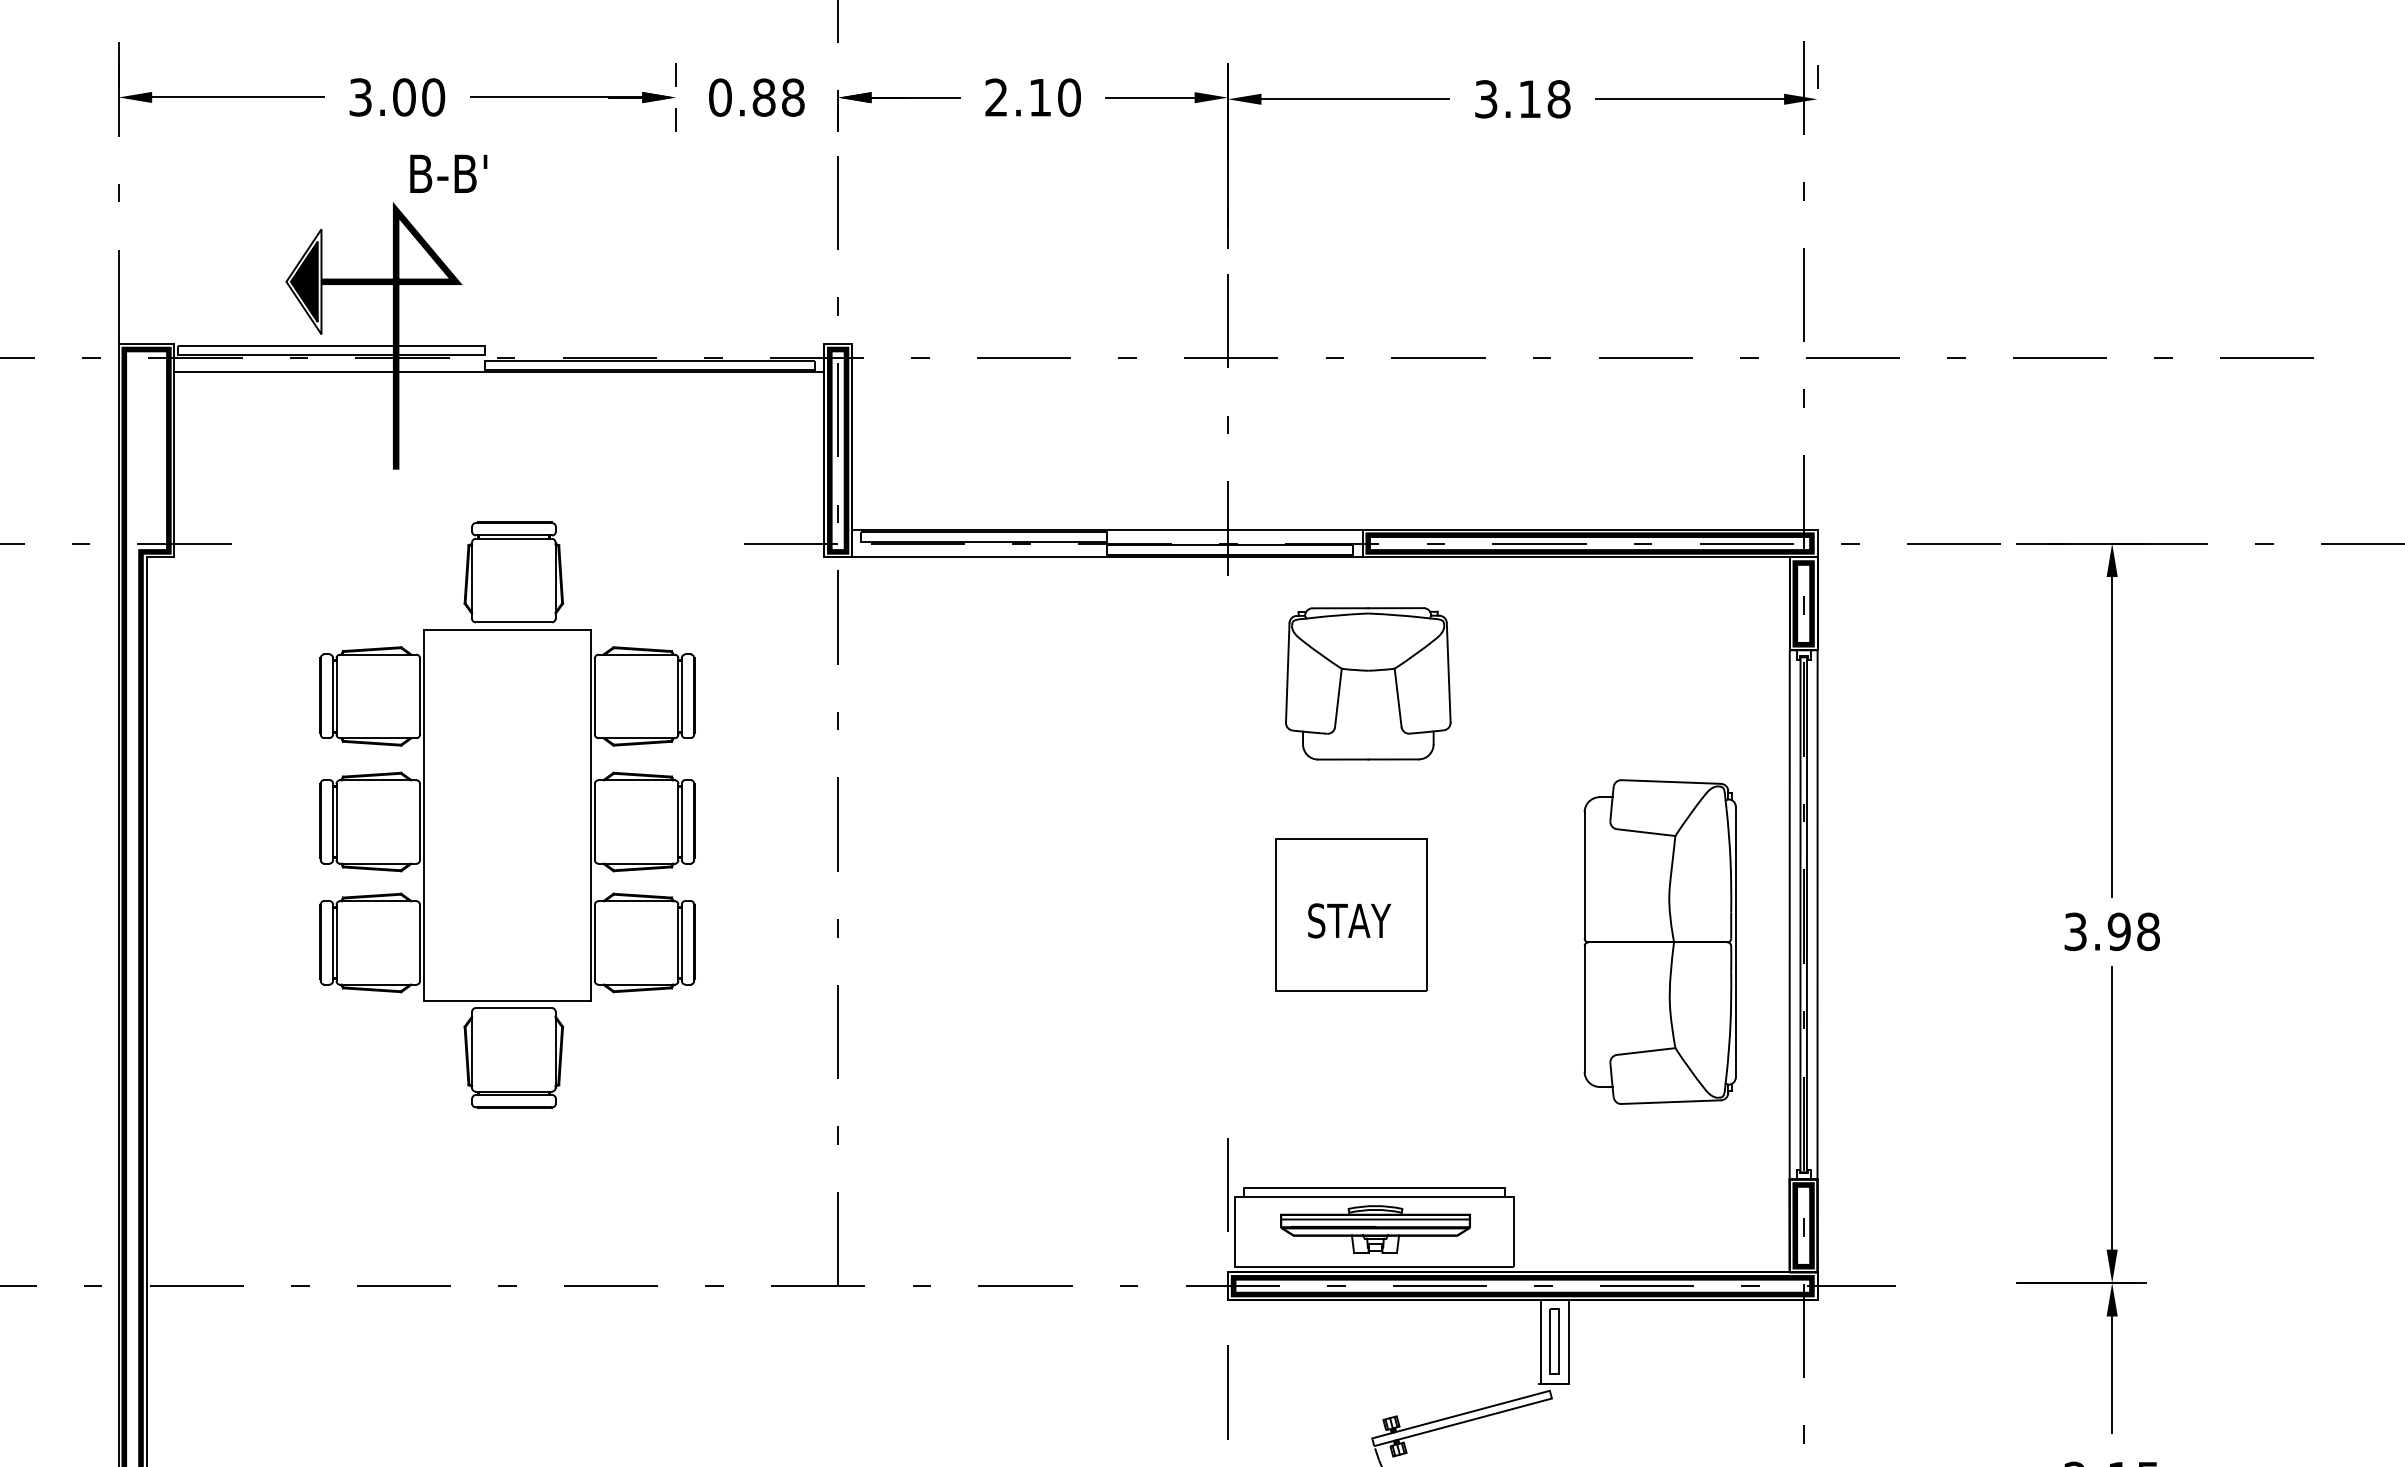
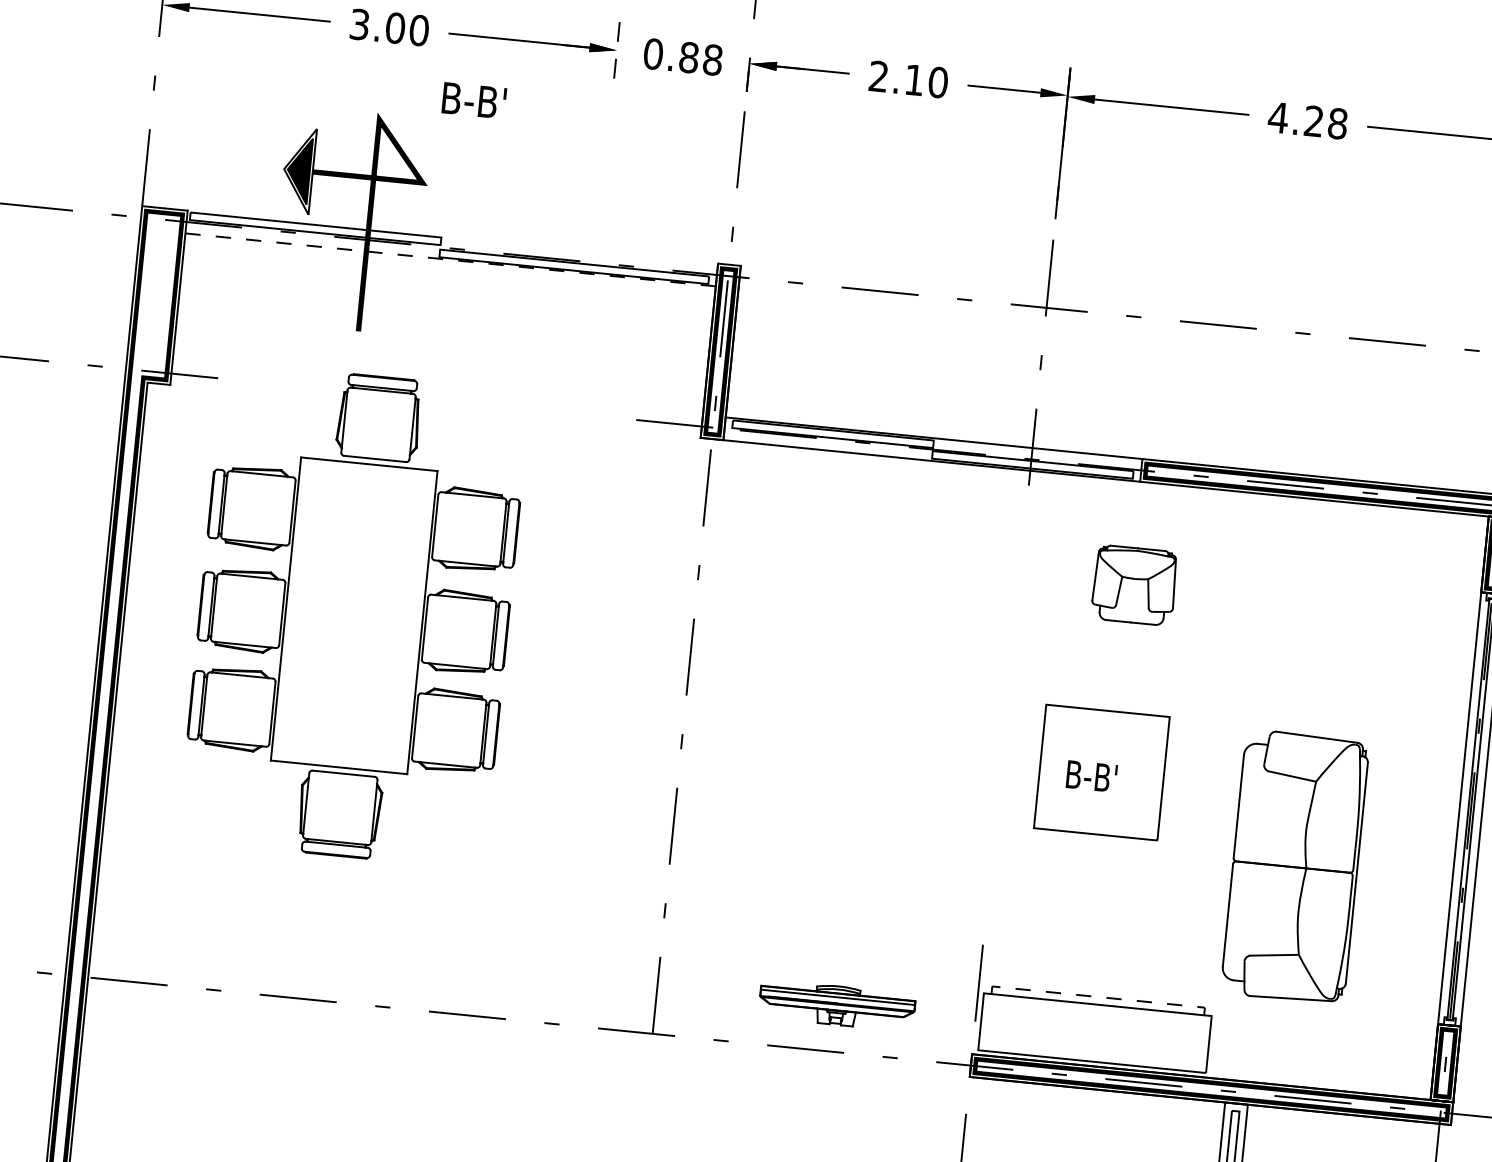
text: (1507, 99) -> (1295, 119), 3.18 -> 4.28
text: (448, 173) -> (474, 100), moved
line: (499, 371) -> (450, 259), solid -> dashed
part: (1368, 683) -> (1134, 585), size x0.6
part: (507, 815) -> (354, 616), moved
text: (1349, 920) -> (1099, 777), STAY -> B-B'
part: (1659, 941) -> (1294, 866), moved
line: (1374, 1187) -> (1098, 996), solid -> dashed
part: (1375, 1229) -> (837, 1005), moved

